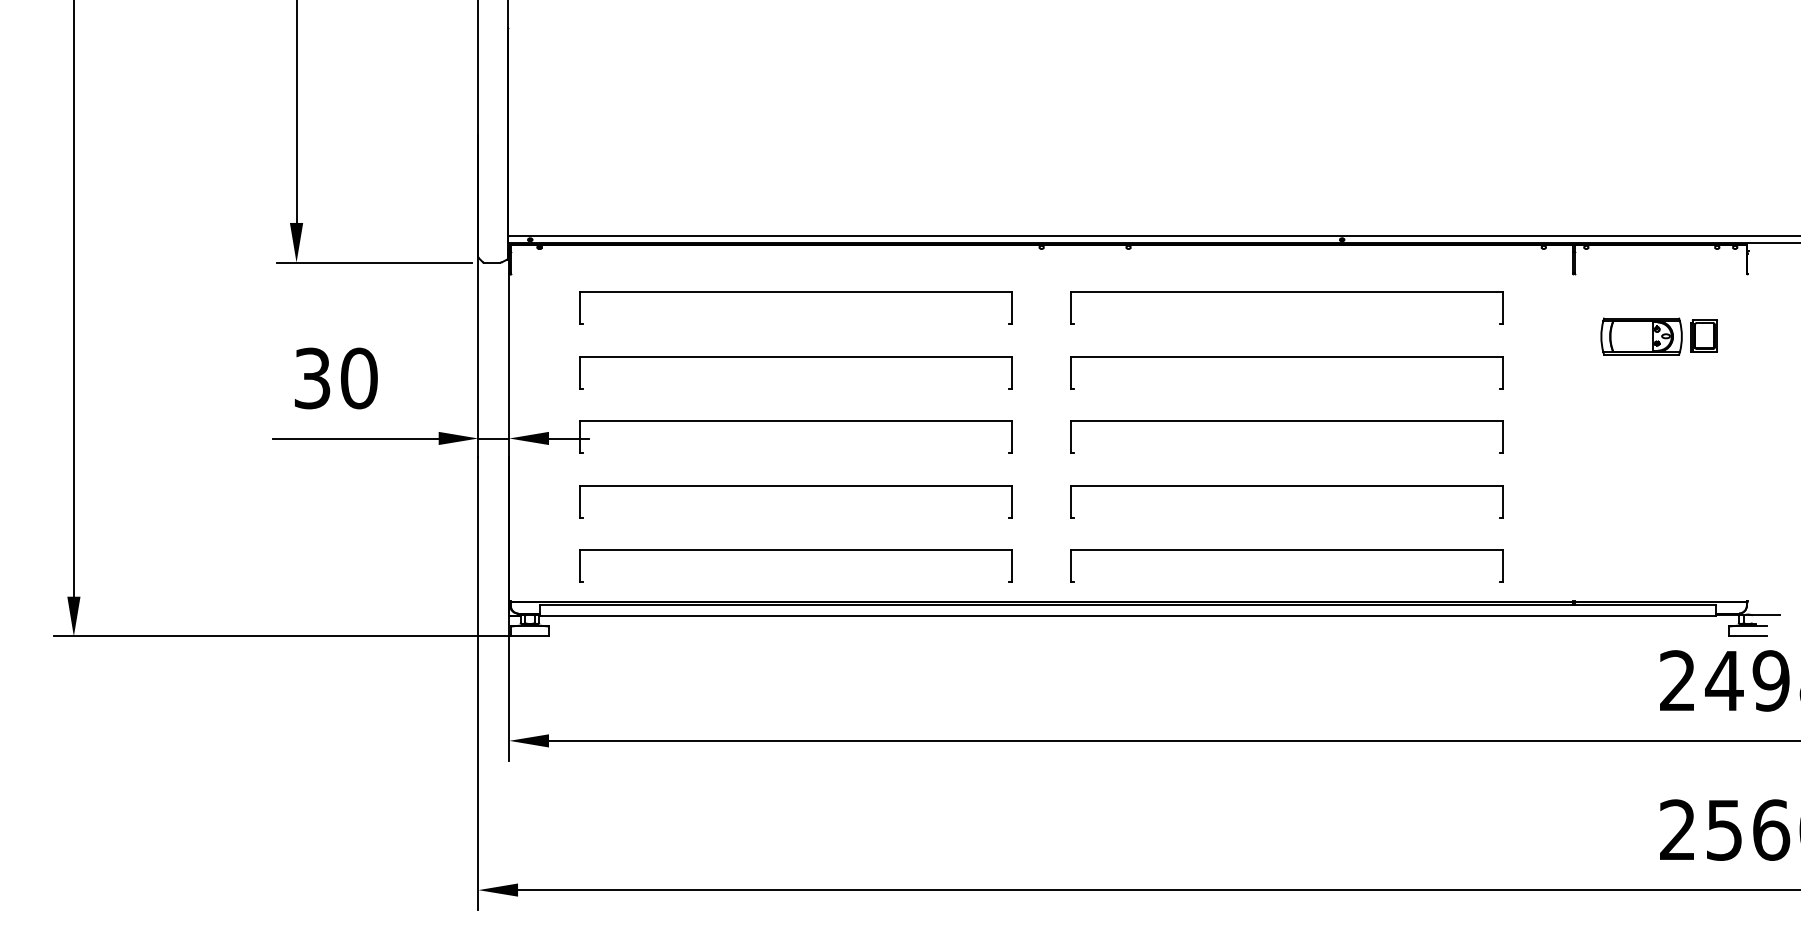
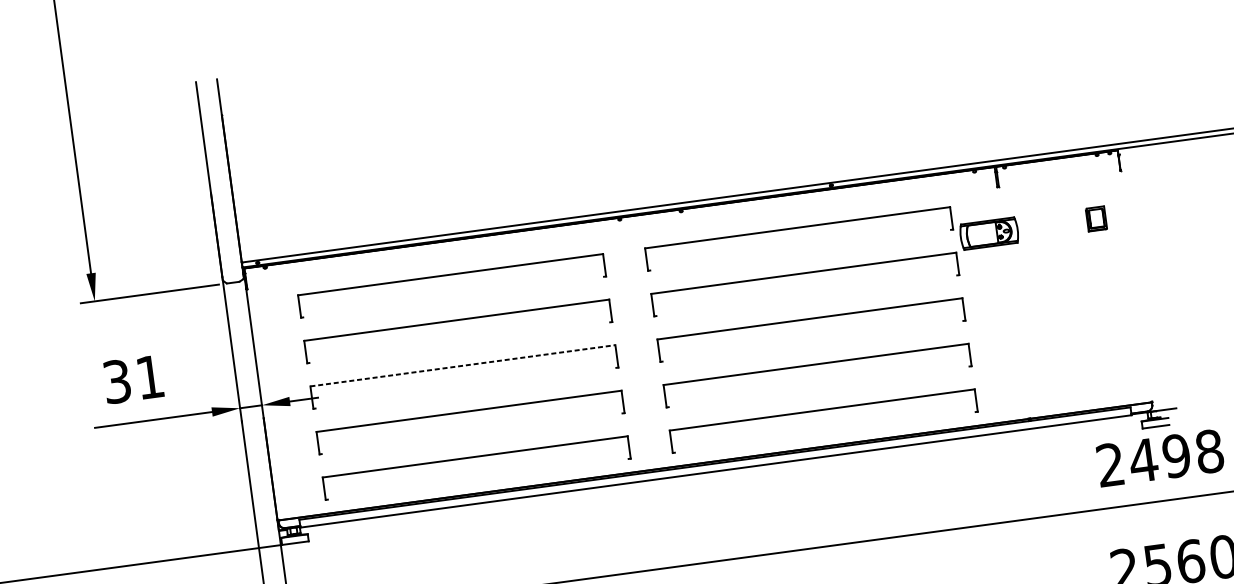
part: (1641, 336) -> (989, 233), moved
text: (359, 378) -> (150, 377), 30 -> 31
line: (796, 421) -> (463, 365), solid -> dashed

